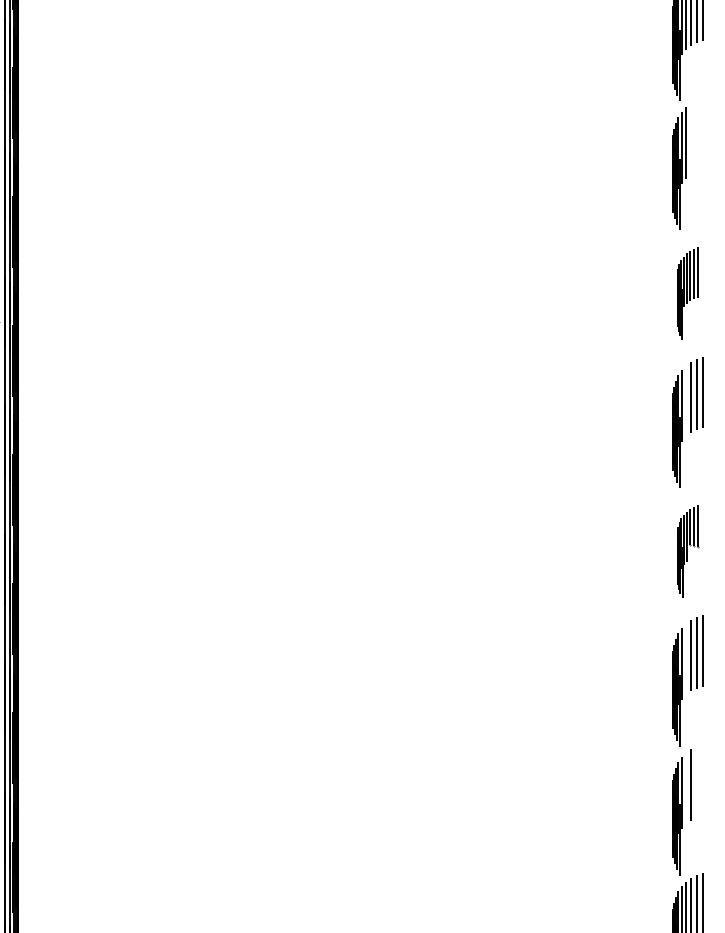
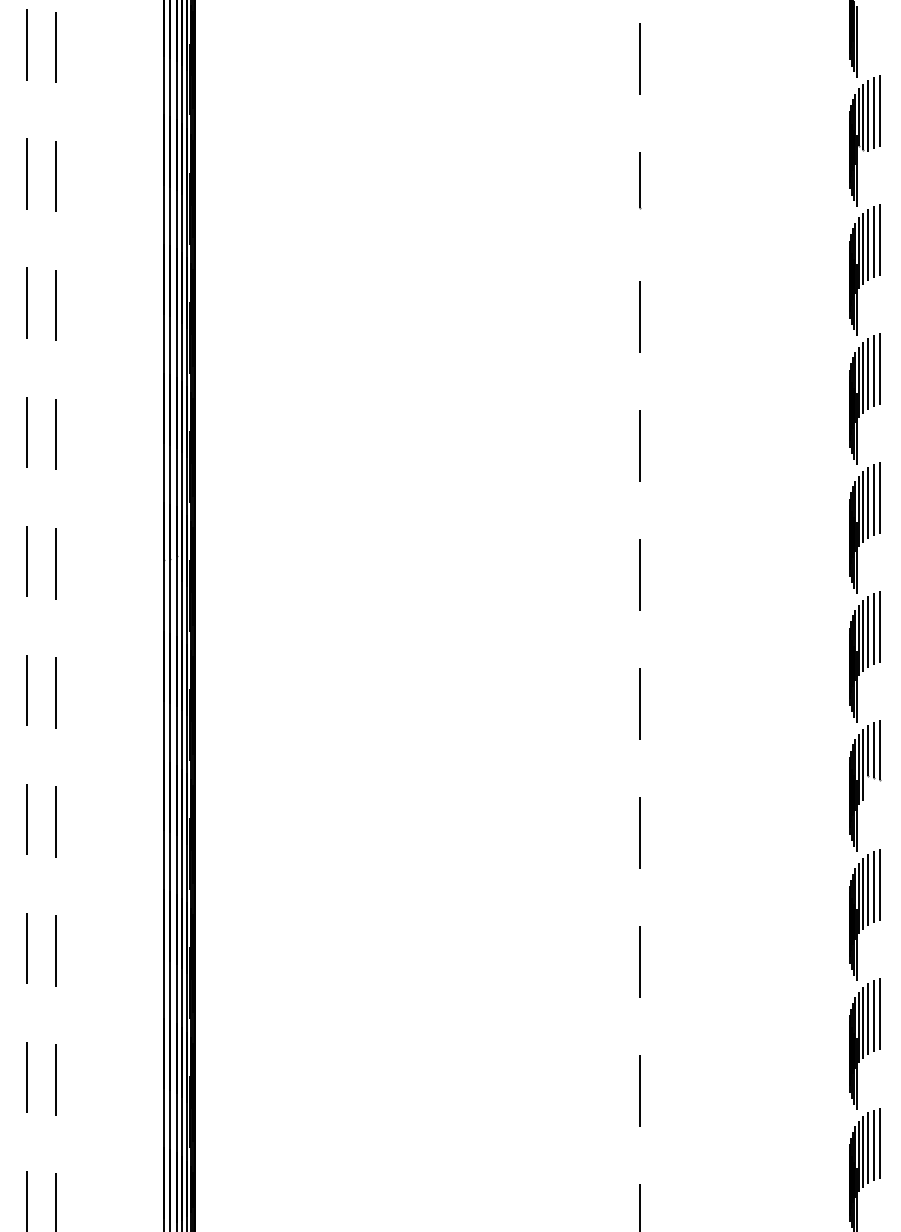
line: (463, 81) -> (640, 316), added
line: (702, 133) -> (879, 368), added
line: (696, 135) -> (873, 370), added
line: (691, 138) -> (868, 373), added
line: (463, 210) -> (640, 445), added
part: (687, 292) -> (864, 527), size x1.43
line: (463, 339) -> (640, 574), added
line: (686, 400) -> (863, 635), added
line: (463, 468) -> (640, 703), added
part: (688, 550) -> (865, 785), size x1.43
line: (462, 597) -> (639, 832), added
line: (686, 658) -> (863, 893), added
line: (463, 726) -> (640, 961), added
line: (702, 779) -> (879, 1014), added
line: (696, 781) -> (873, 1016), added
line: (686, 787) -> (863, 1022), added
line: (463, 856) -> (640, 1091), added

